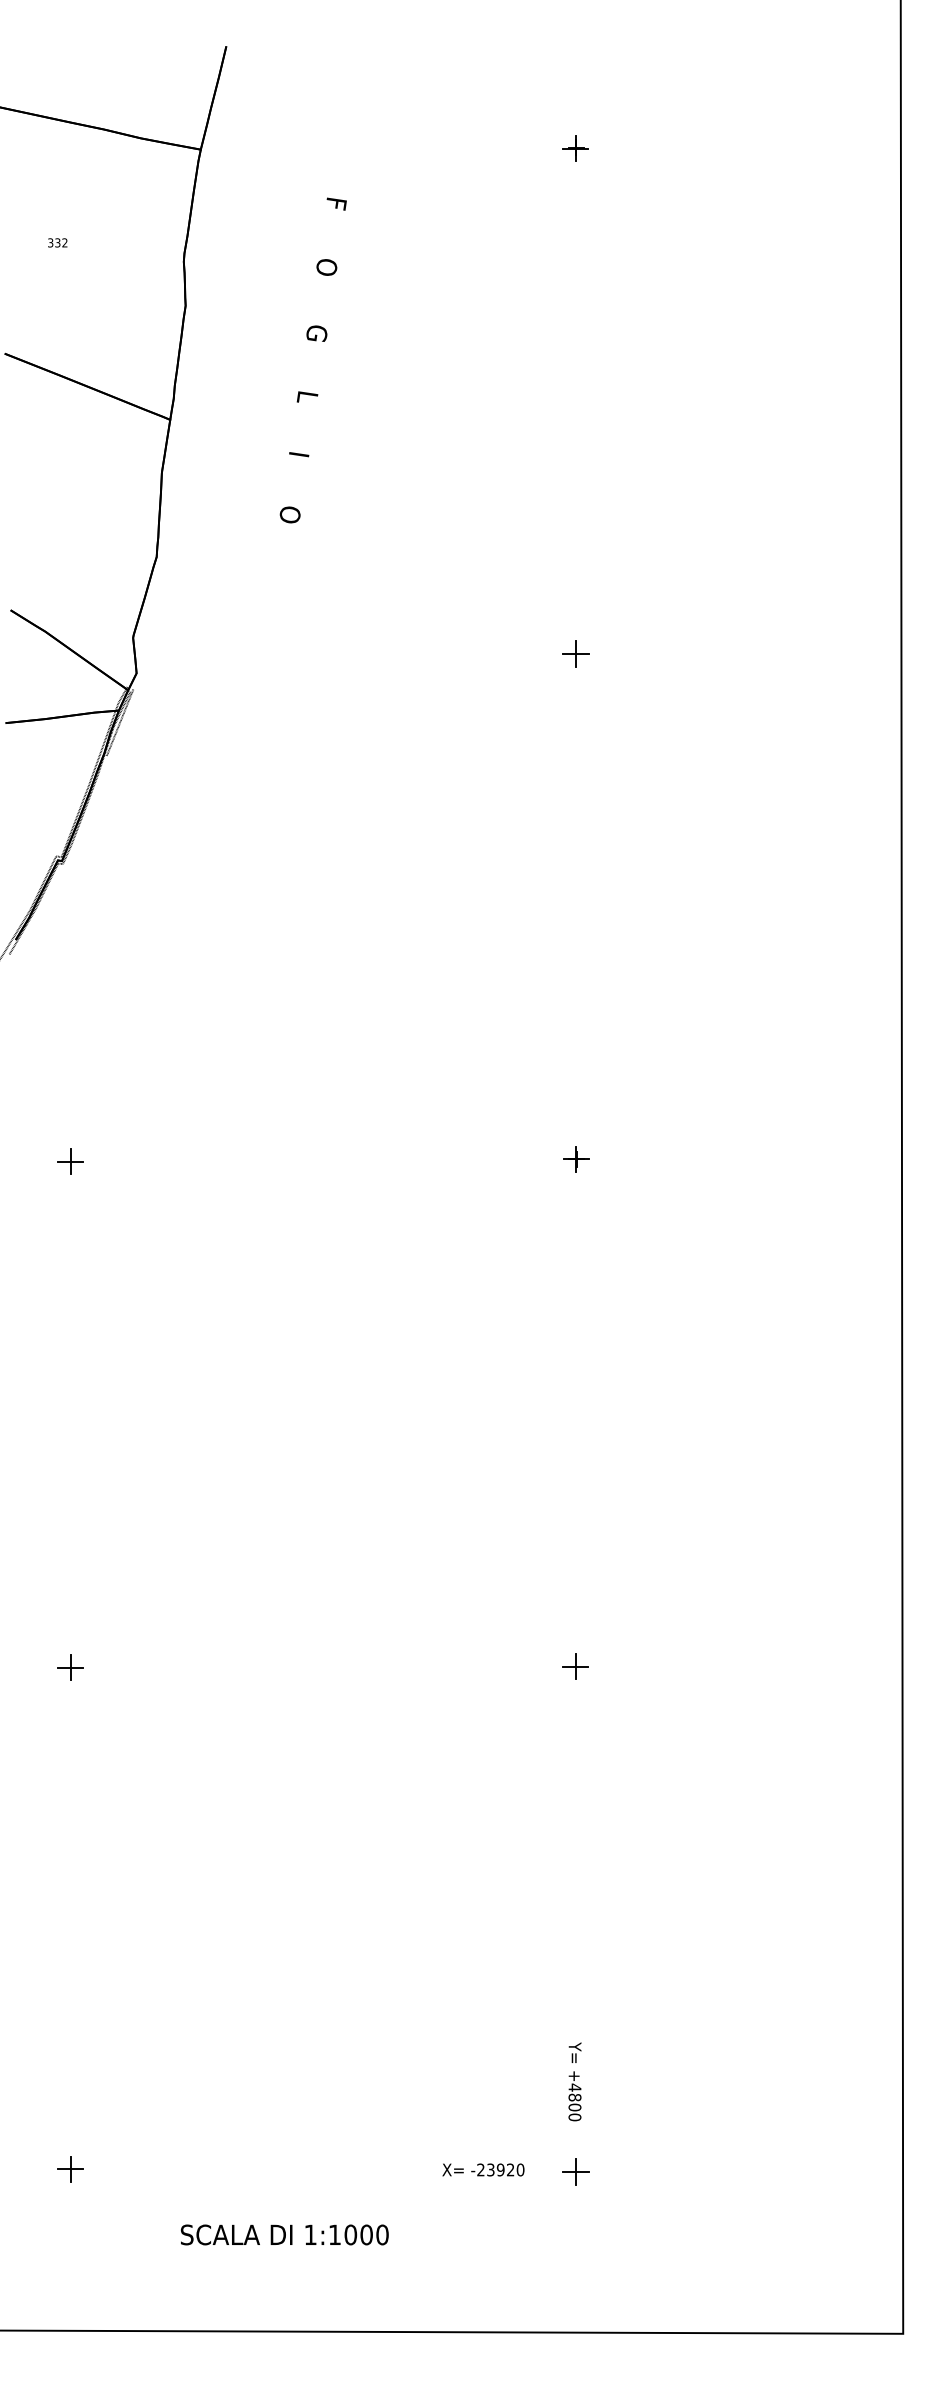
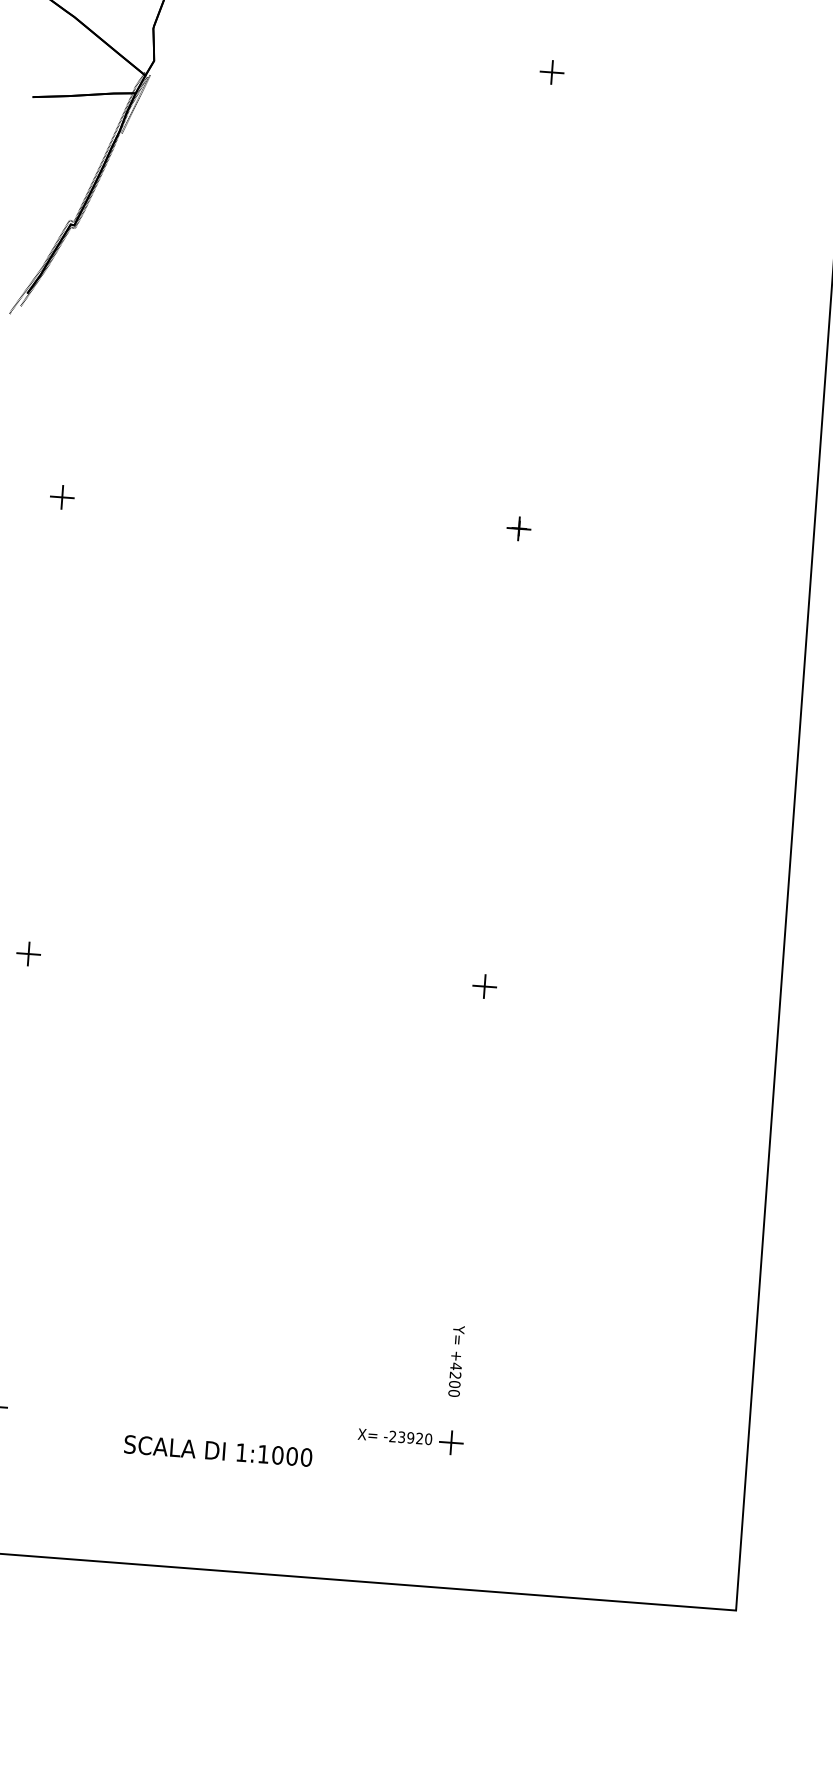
text: (574, 2097) -> (455, 1375), +4800 -> +4200
text: (483, 2169) -> (395, 1436), moved
text: (284, 2234) -> (218, 1450), moved

